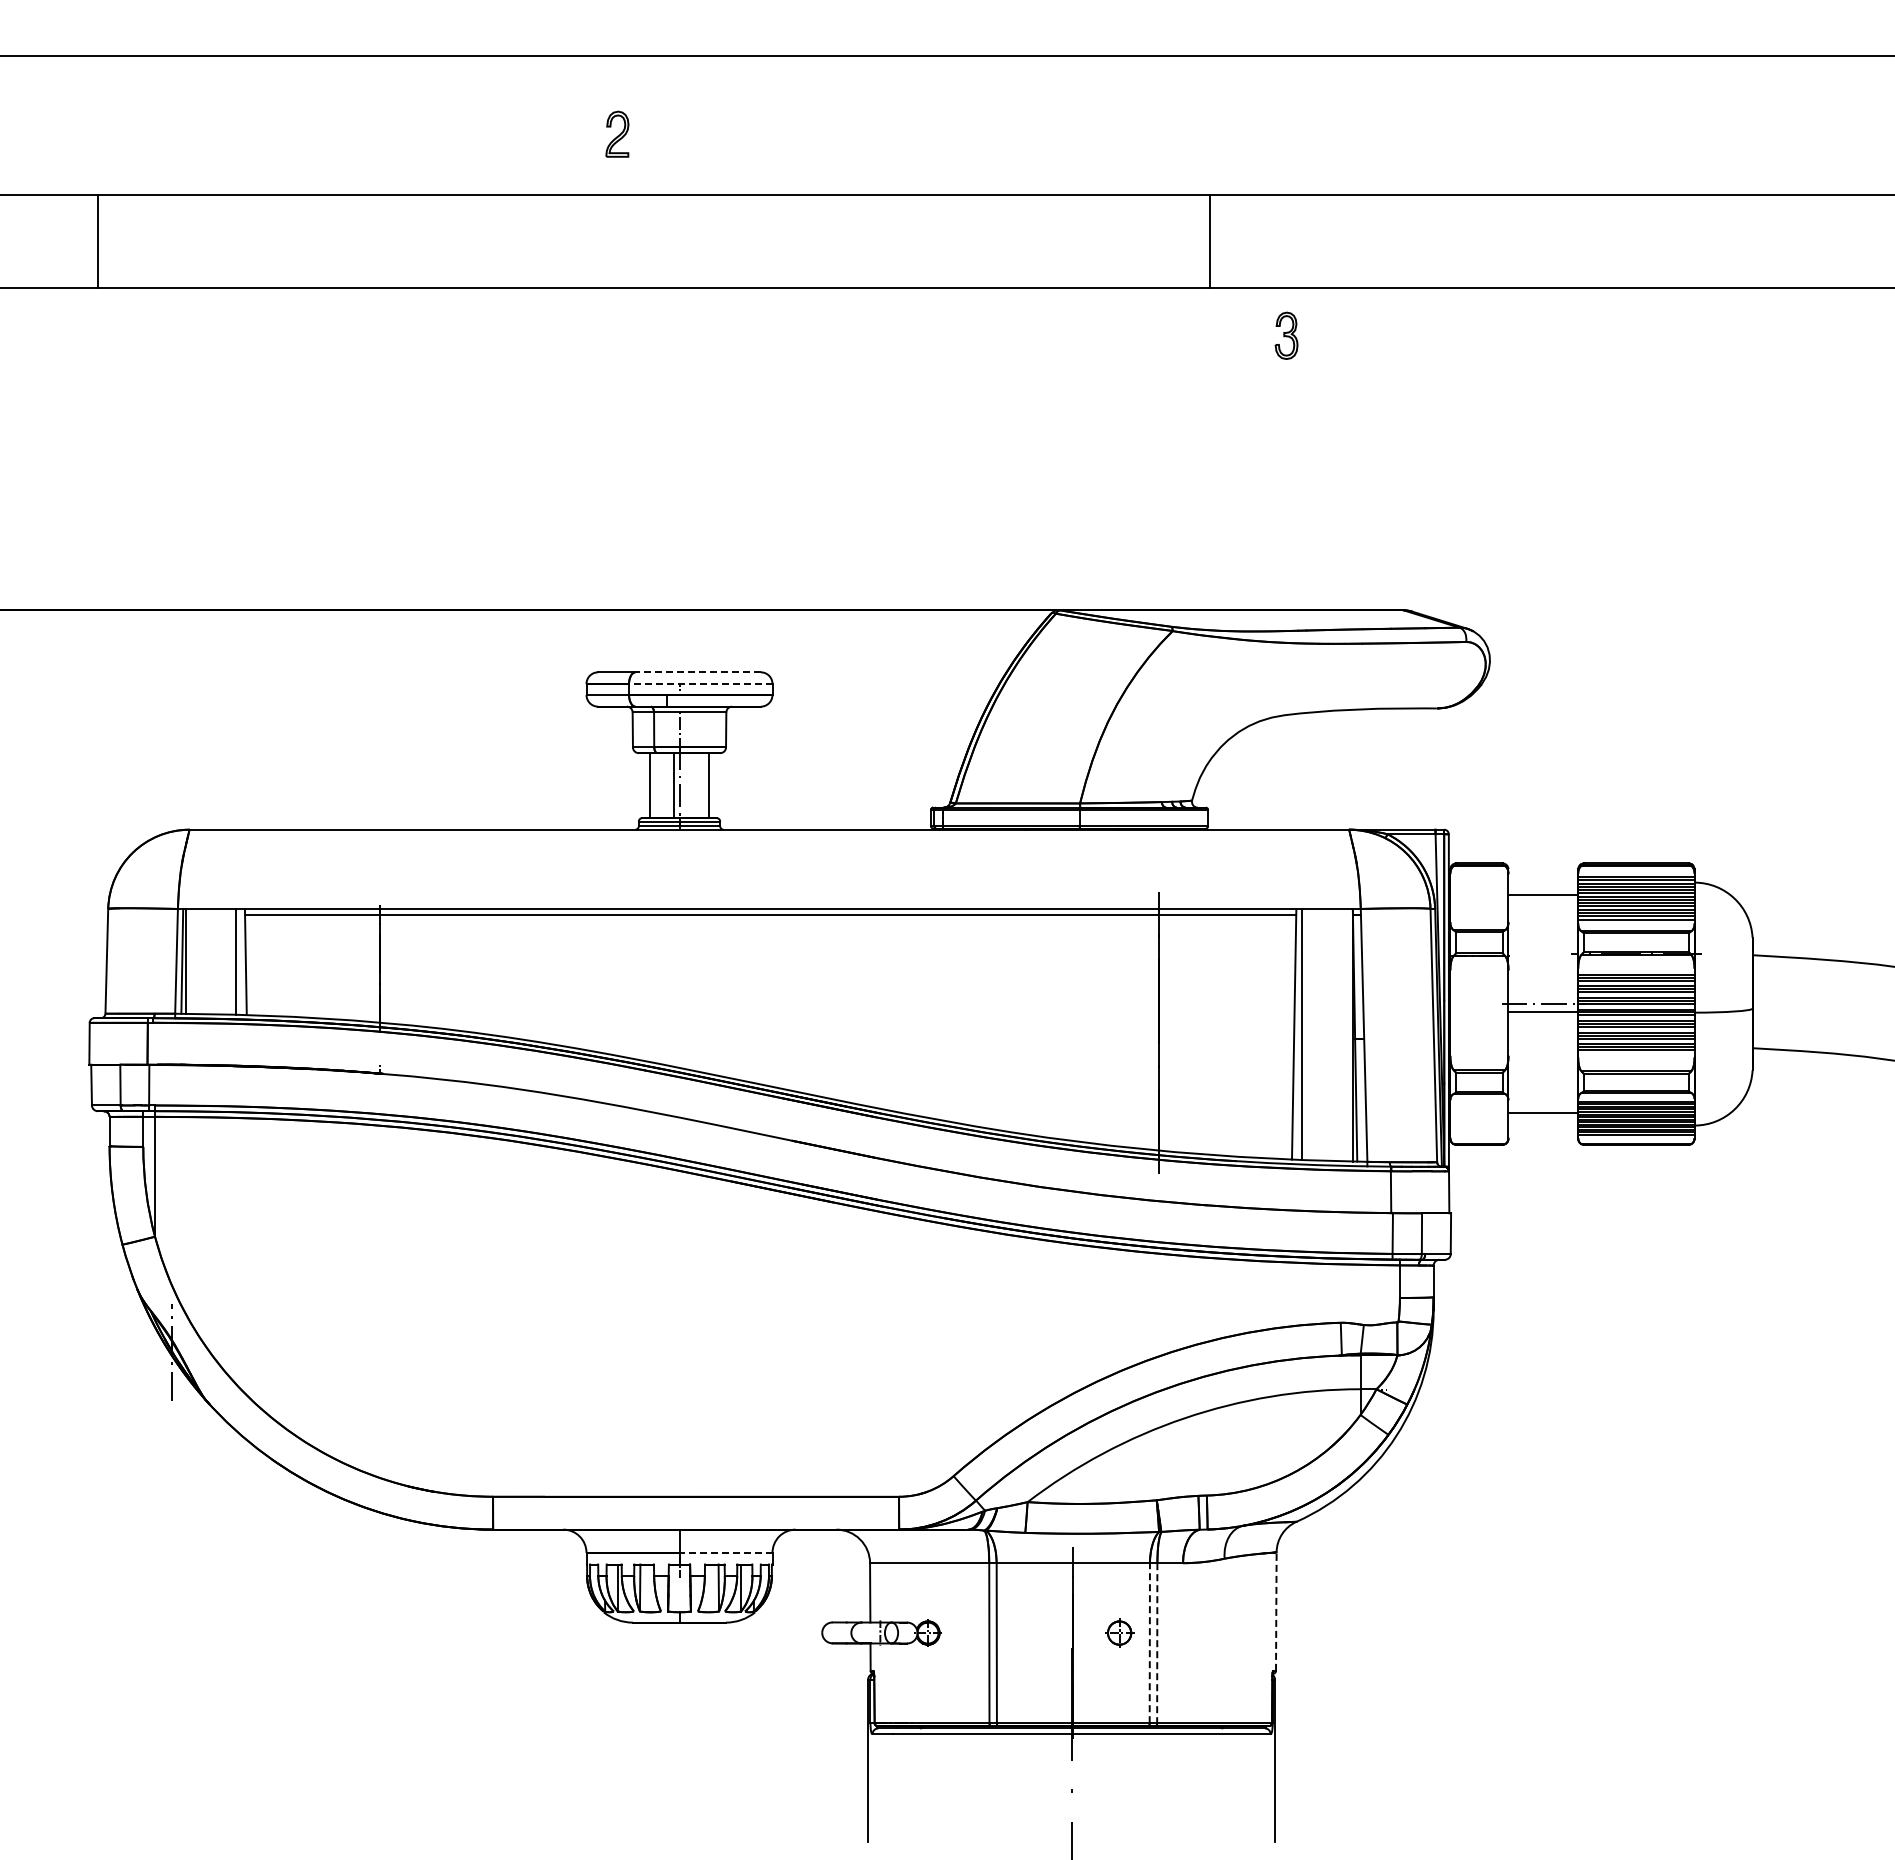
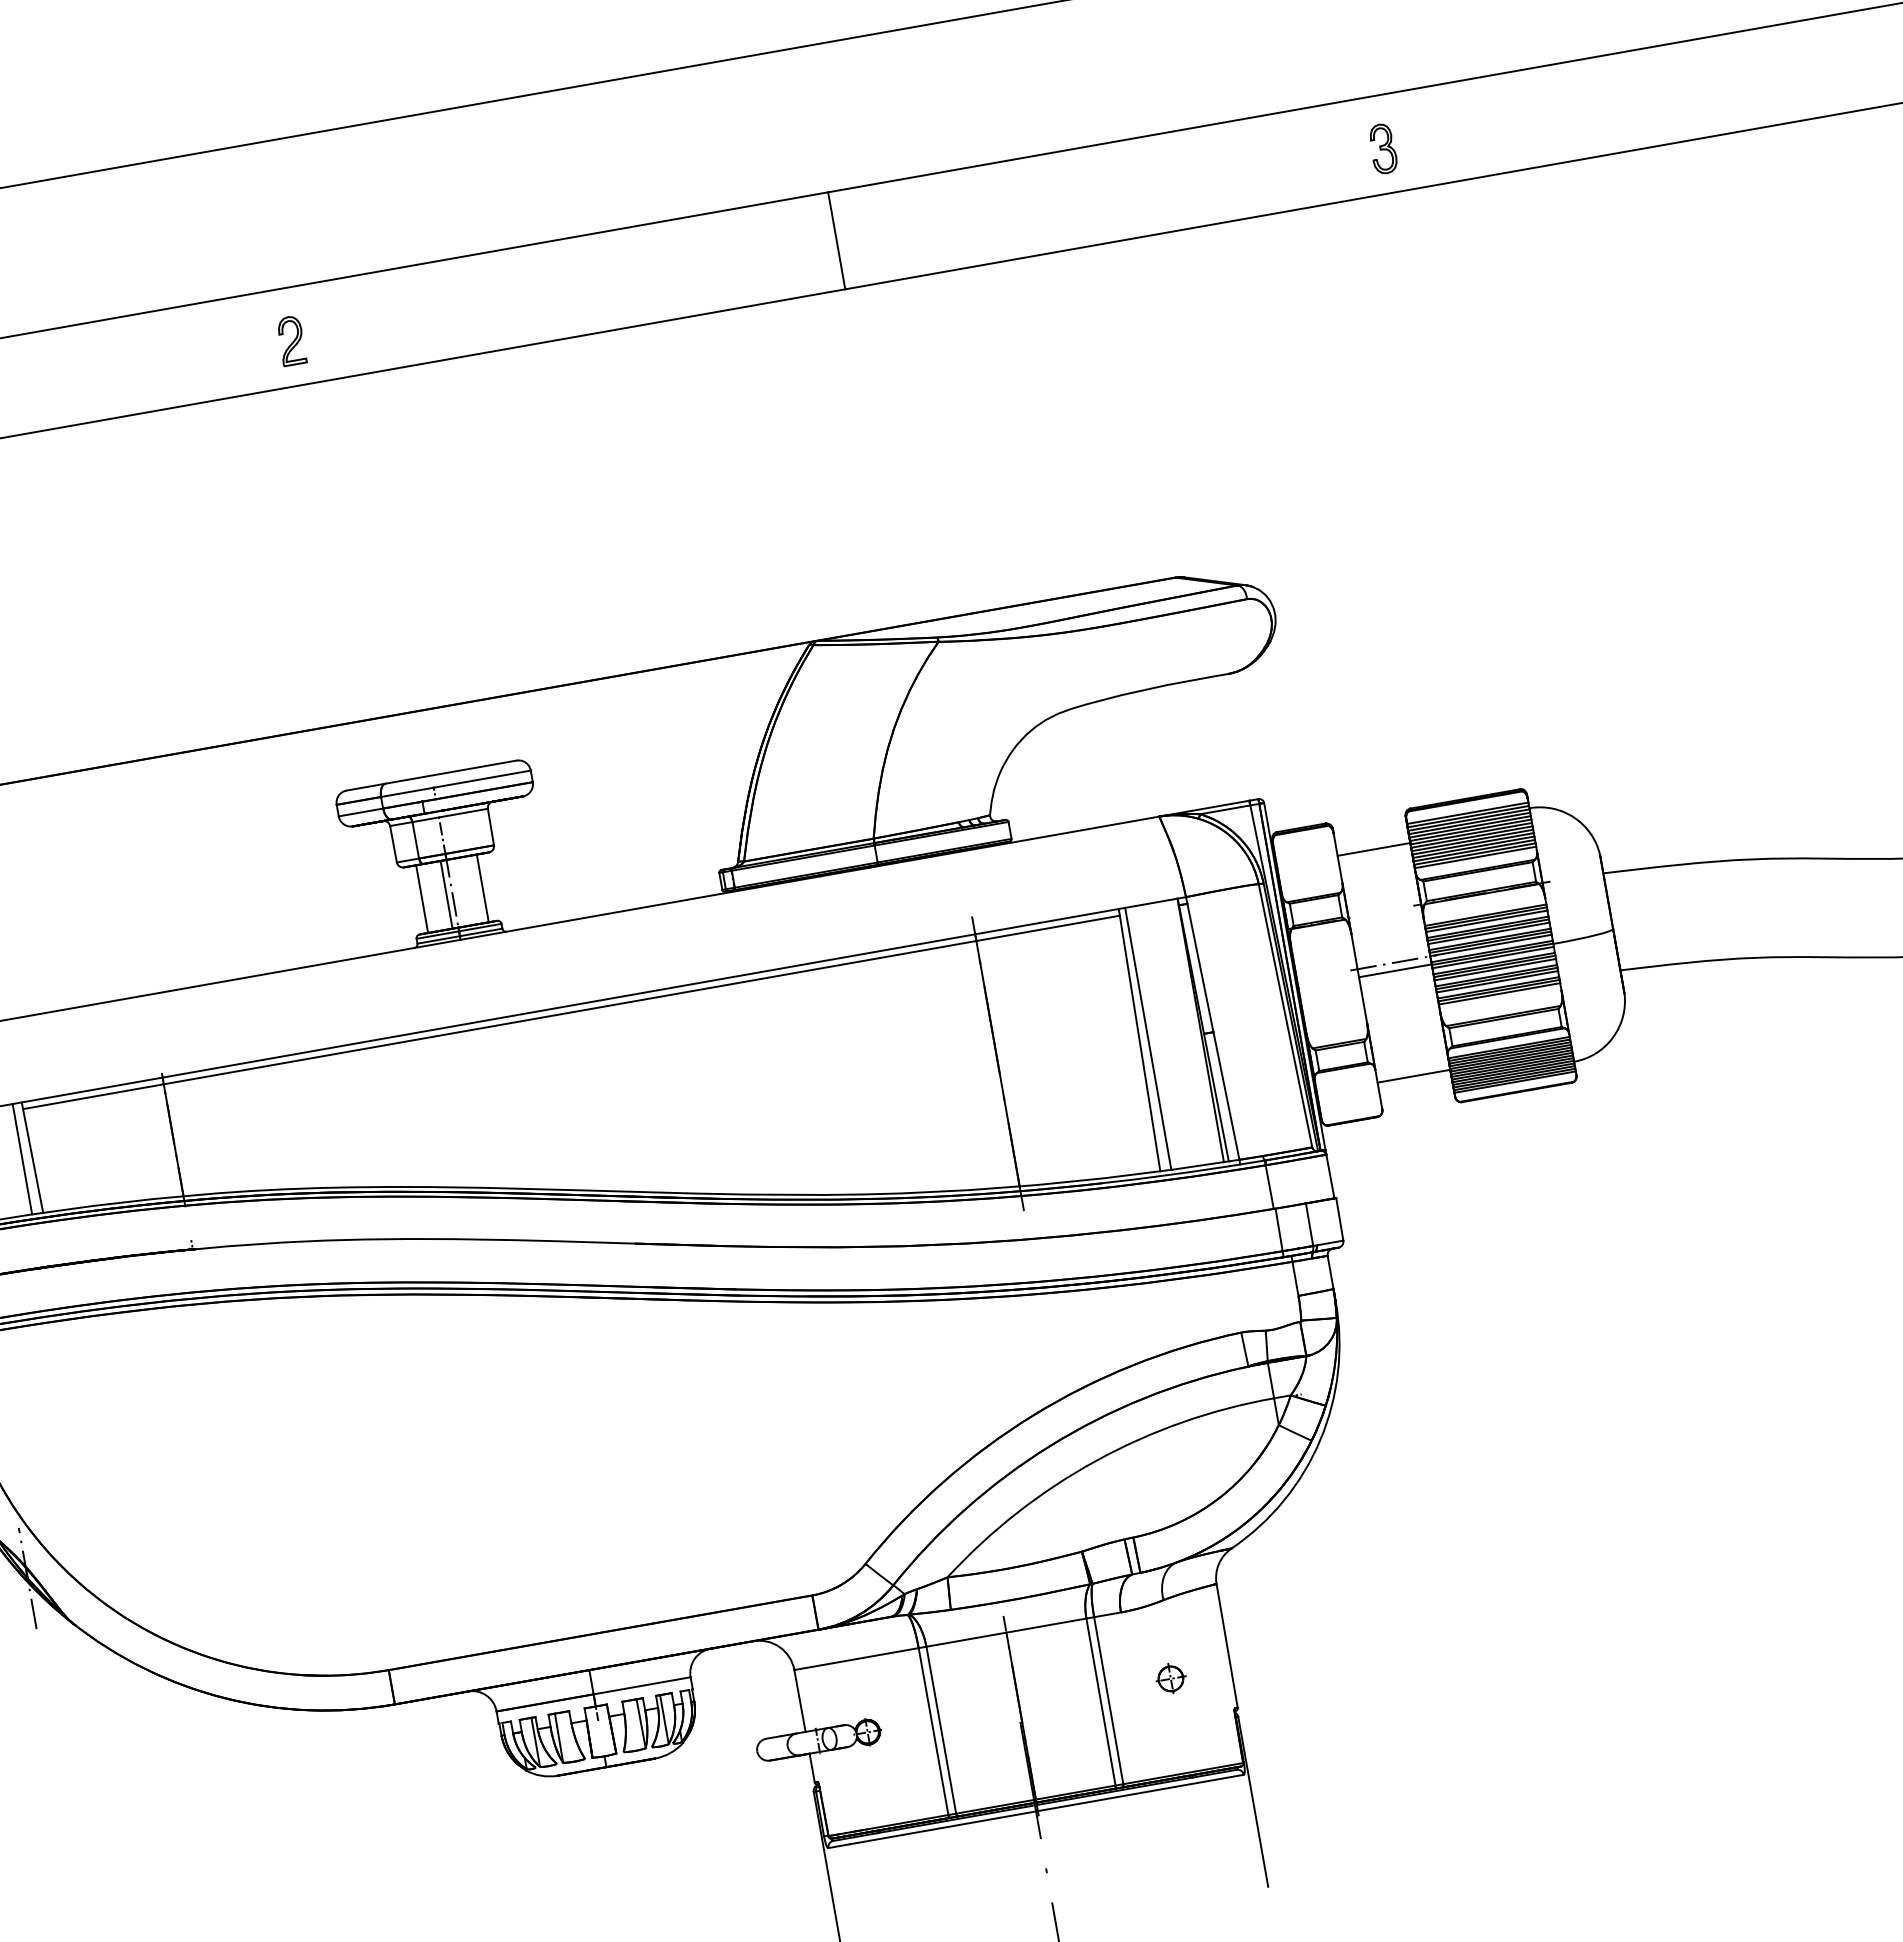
part: (617, 133) -> (291, 340), moved
line: (1209, 241) -> (836, 240), moved
part: (1286, 335) -> (1382, 148), moved
line: (698, 672) -> (451, 772), dashed -> solid
line: (700, 683) -> (455, 783), dashed -> solid
line: (725, 1552) -> (641, 1685), dashed -> solid
line: (1276, 1611) -> (1227, 1645), dashed -> solid
part: (1119, 1632) -> (1170, 1678), moved
line: (1149, 1642) -> (1100, 1701), dashed -> solid
line: (1157, 1643) -> (1109, 1700), dashed -> solid

